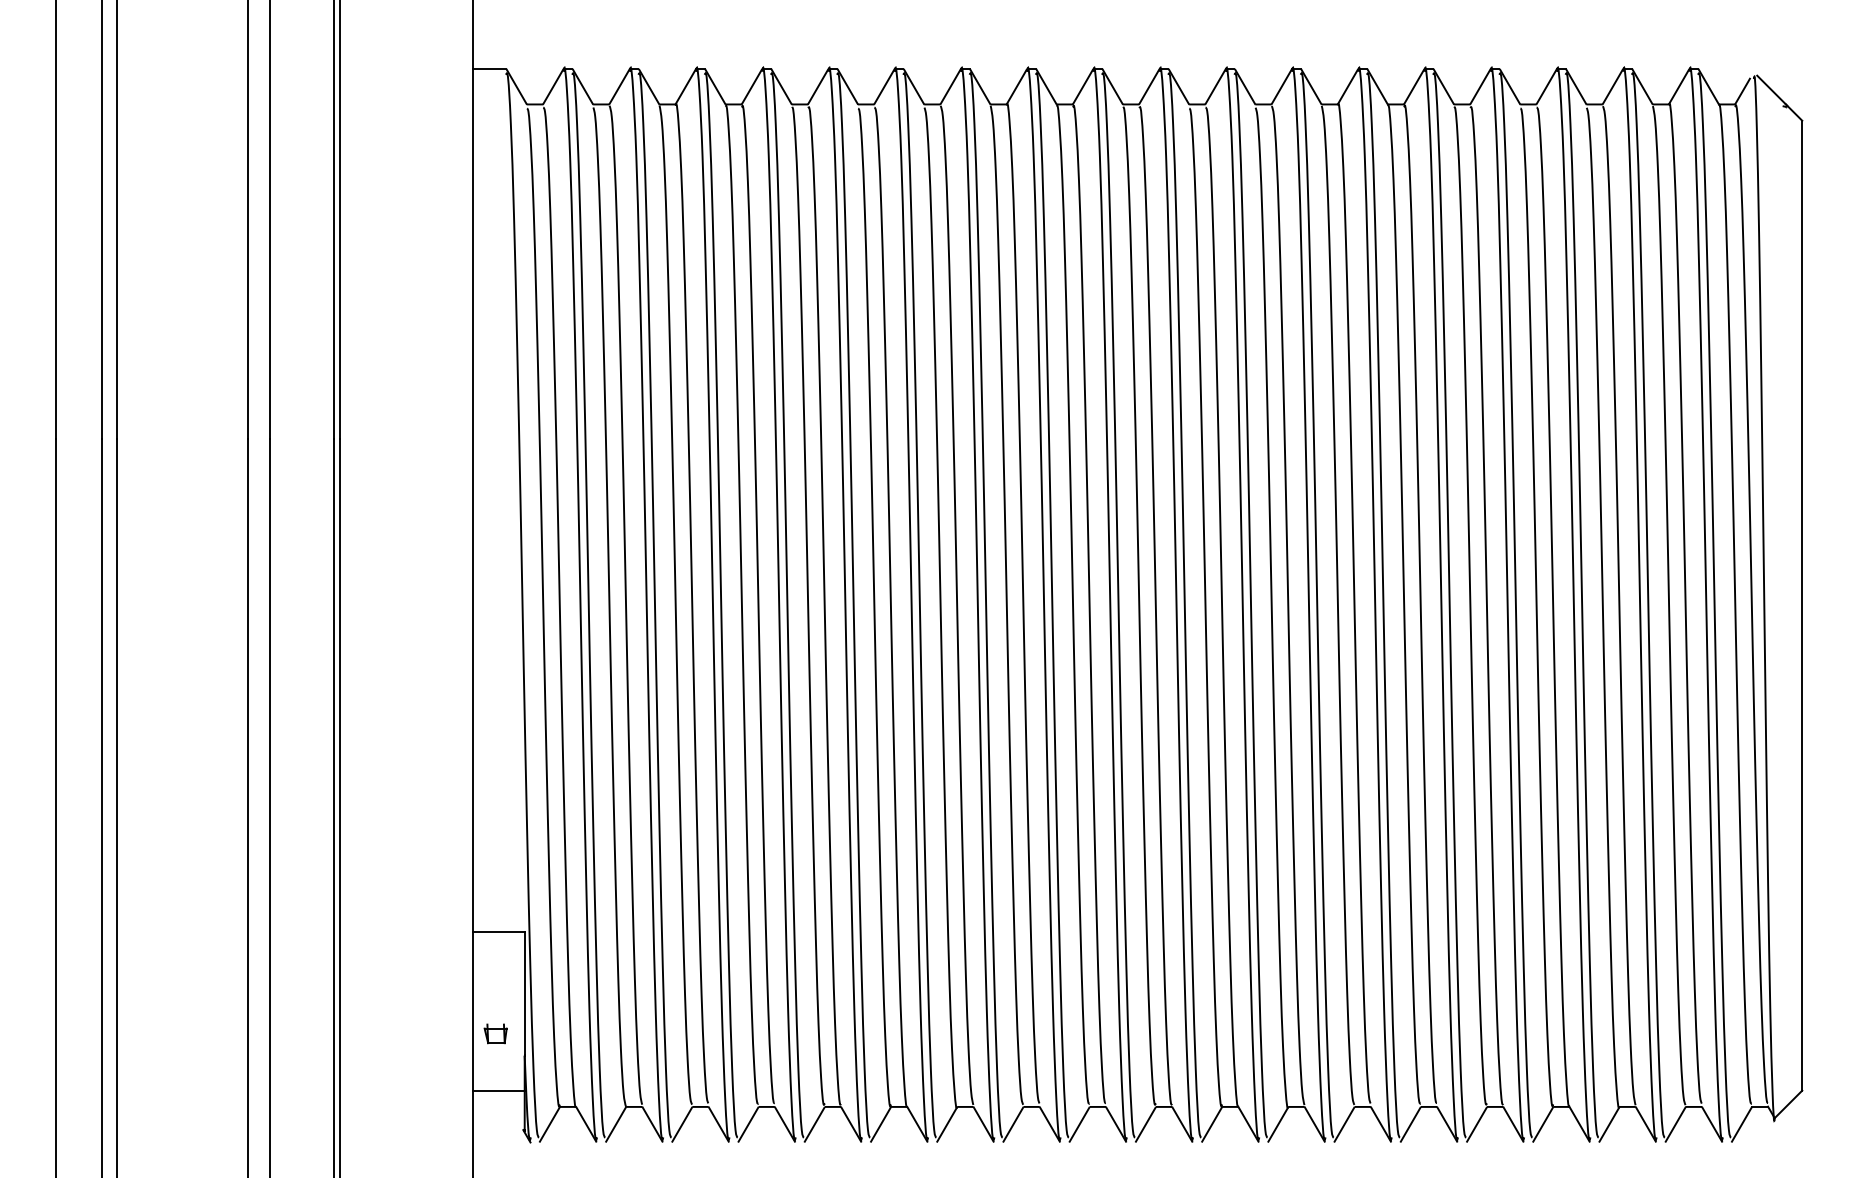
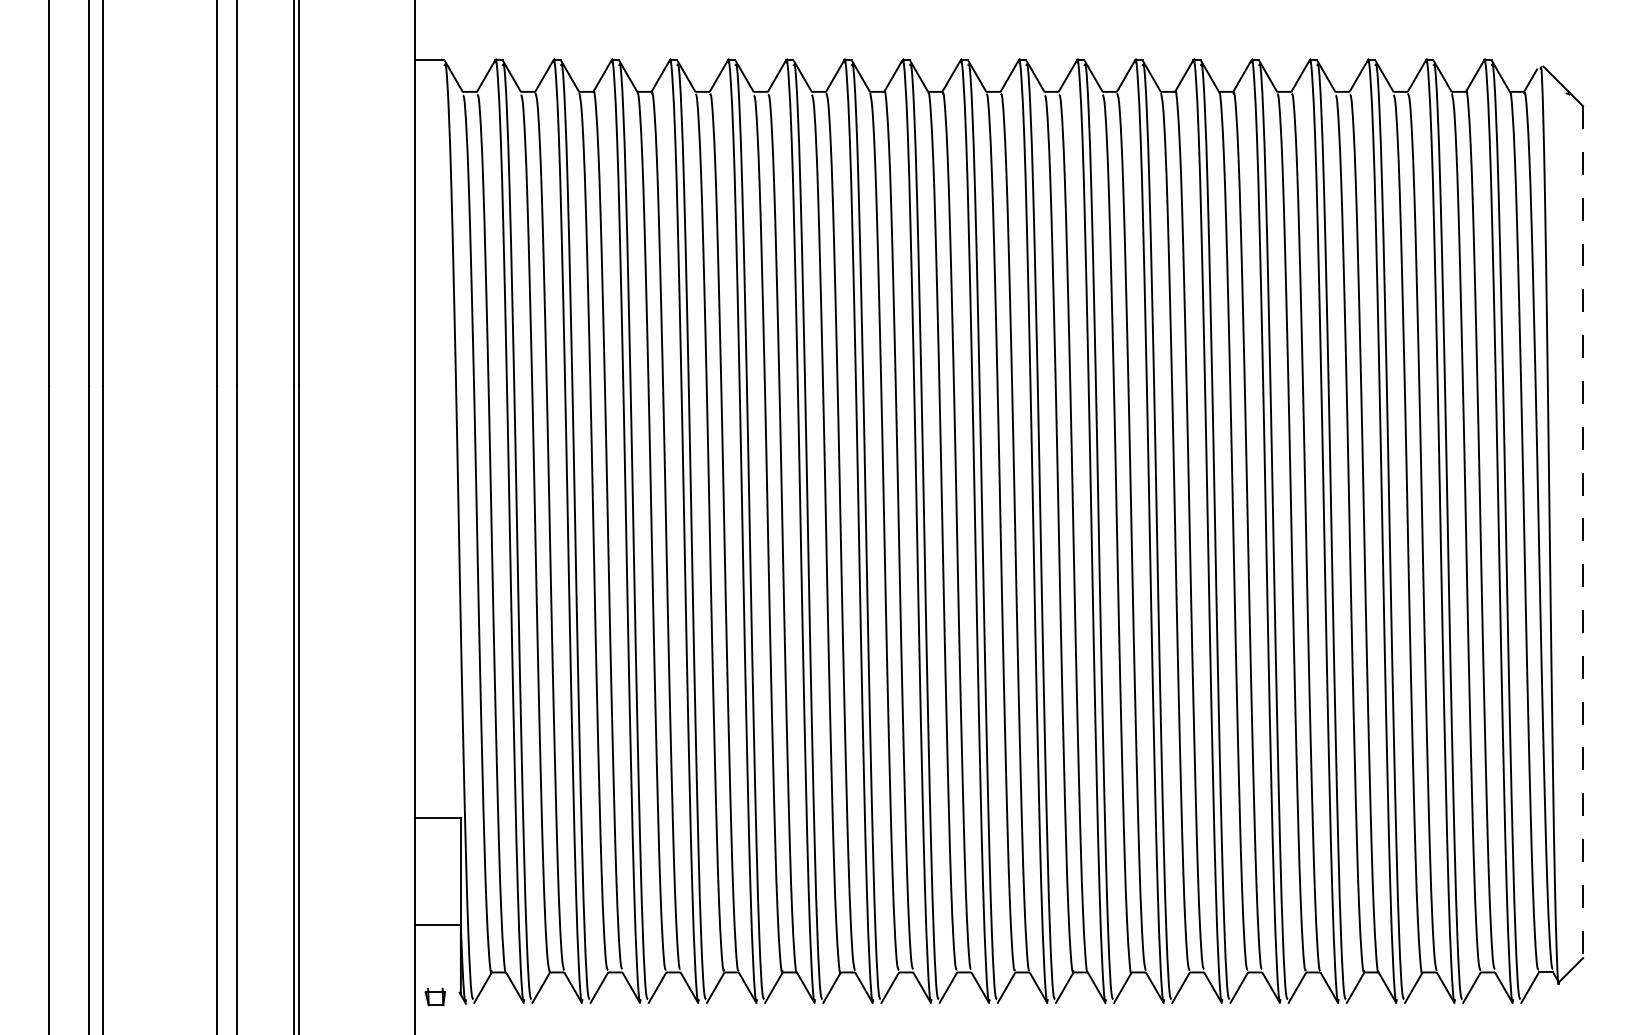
line: (1802, 605) -> (1583, 531), solid -> dashed
part: (495, 1033) -> (435, 996), moved
line: (498, 1090) -> (437, 924), moved

